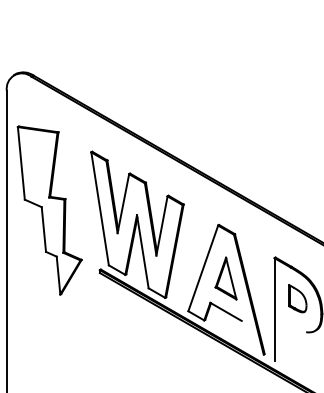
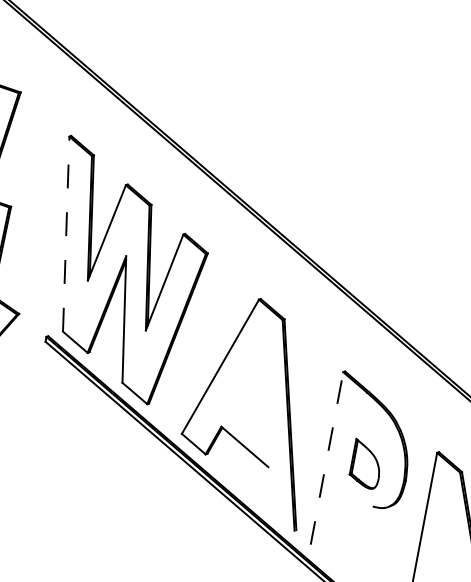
line: (100, 208) -> (67, 233), solid -> dashed
part: (225, 278) -> (254, 390), removed
part: (297, 298) -> (365, 463), moved
line: (274, 309) -> (326, 458), solid -> dashed

